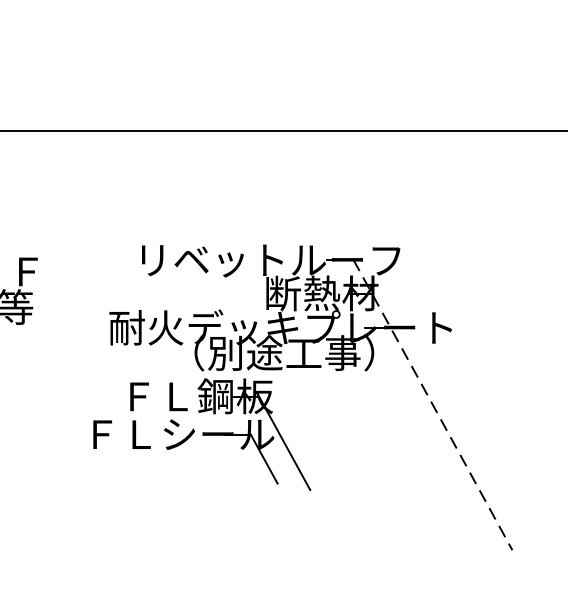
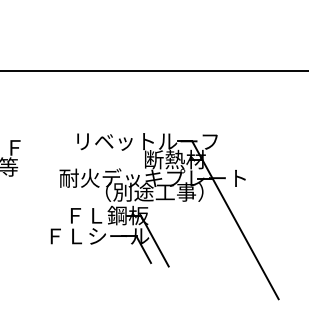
line: (432, 405) -> (235, 220), dashed -> solid

